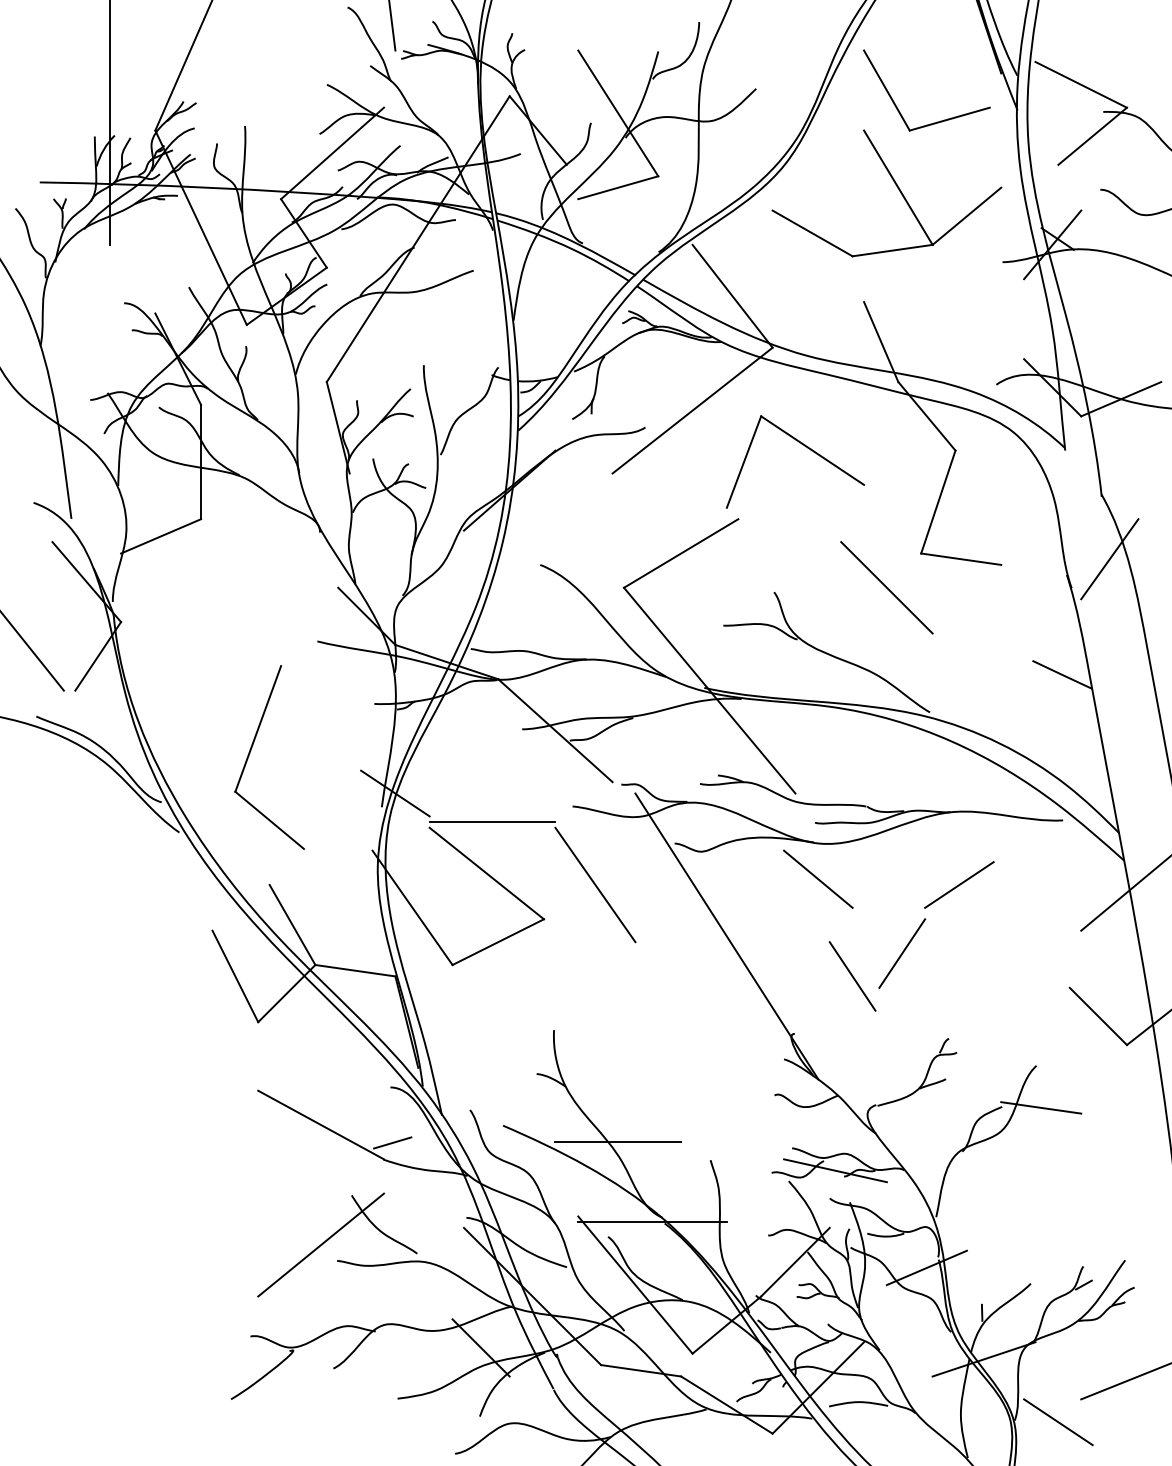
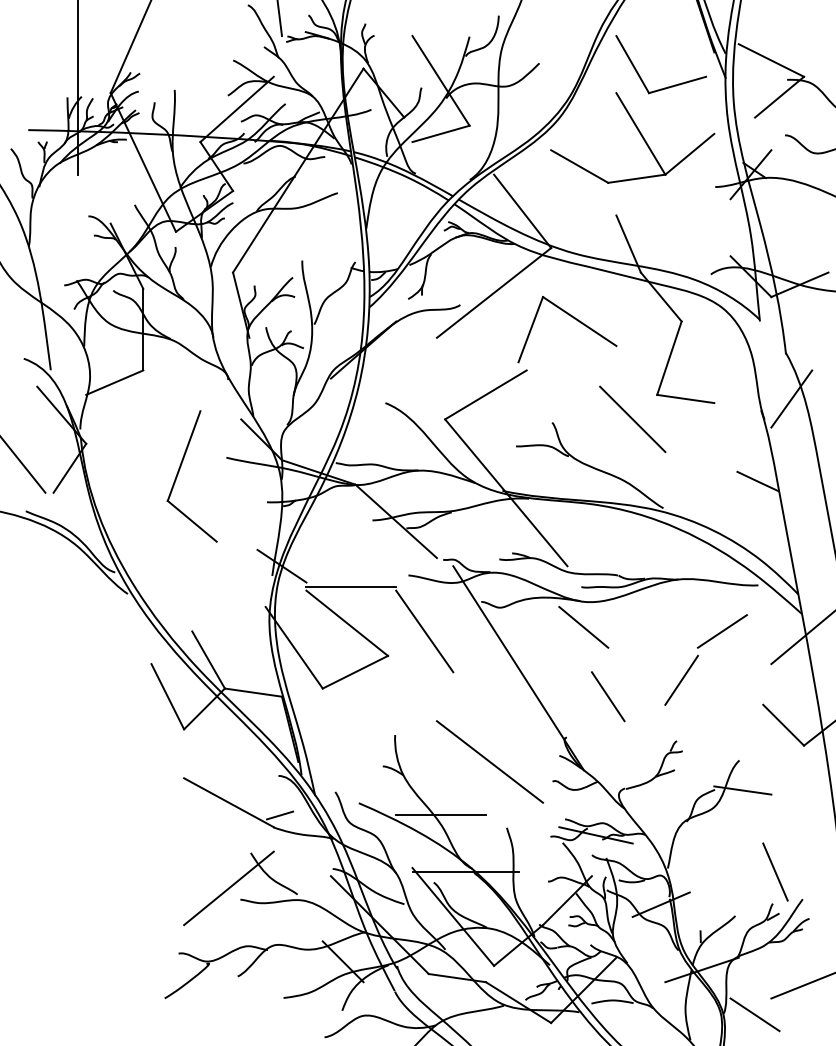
part: (251, 751) -> (179, 472), moved
part: (925, 921) -> (698, 657), moved
line: (686, 1067) -> (489, 761), added
line: (1087, 1221) -> (775, 871), added

